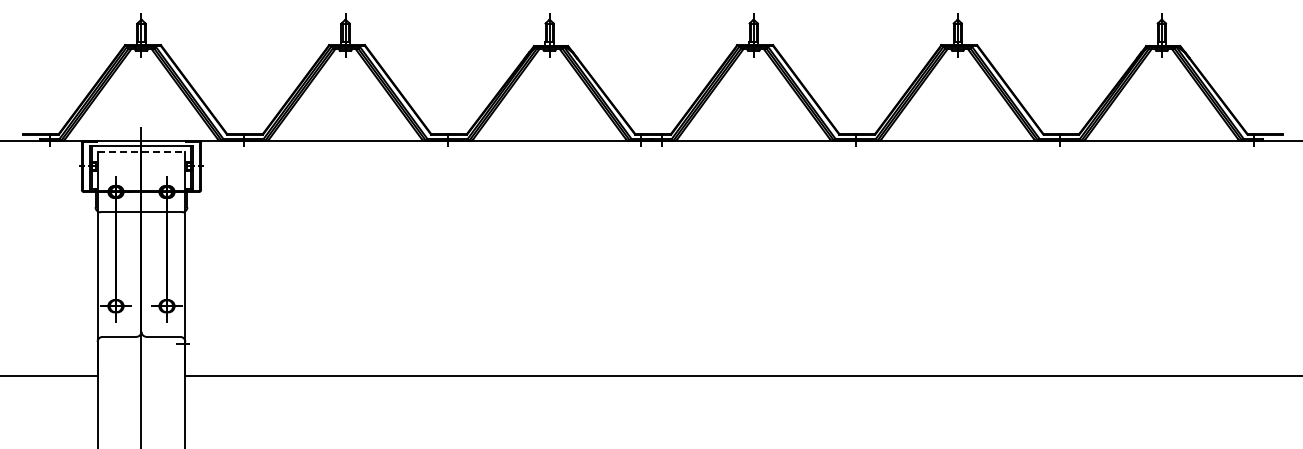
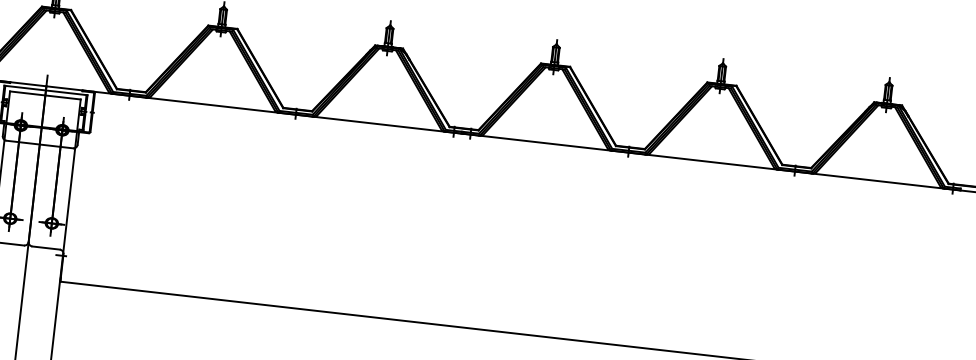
line: (141, 152) -> (45, 95), dashed -> solid

